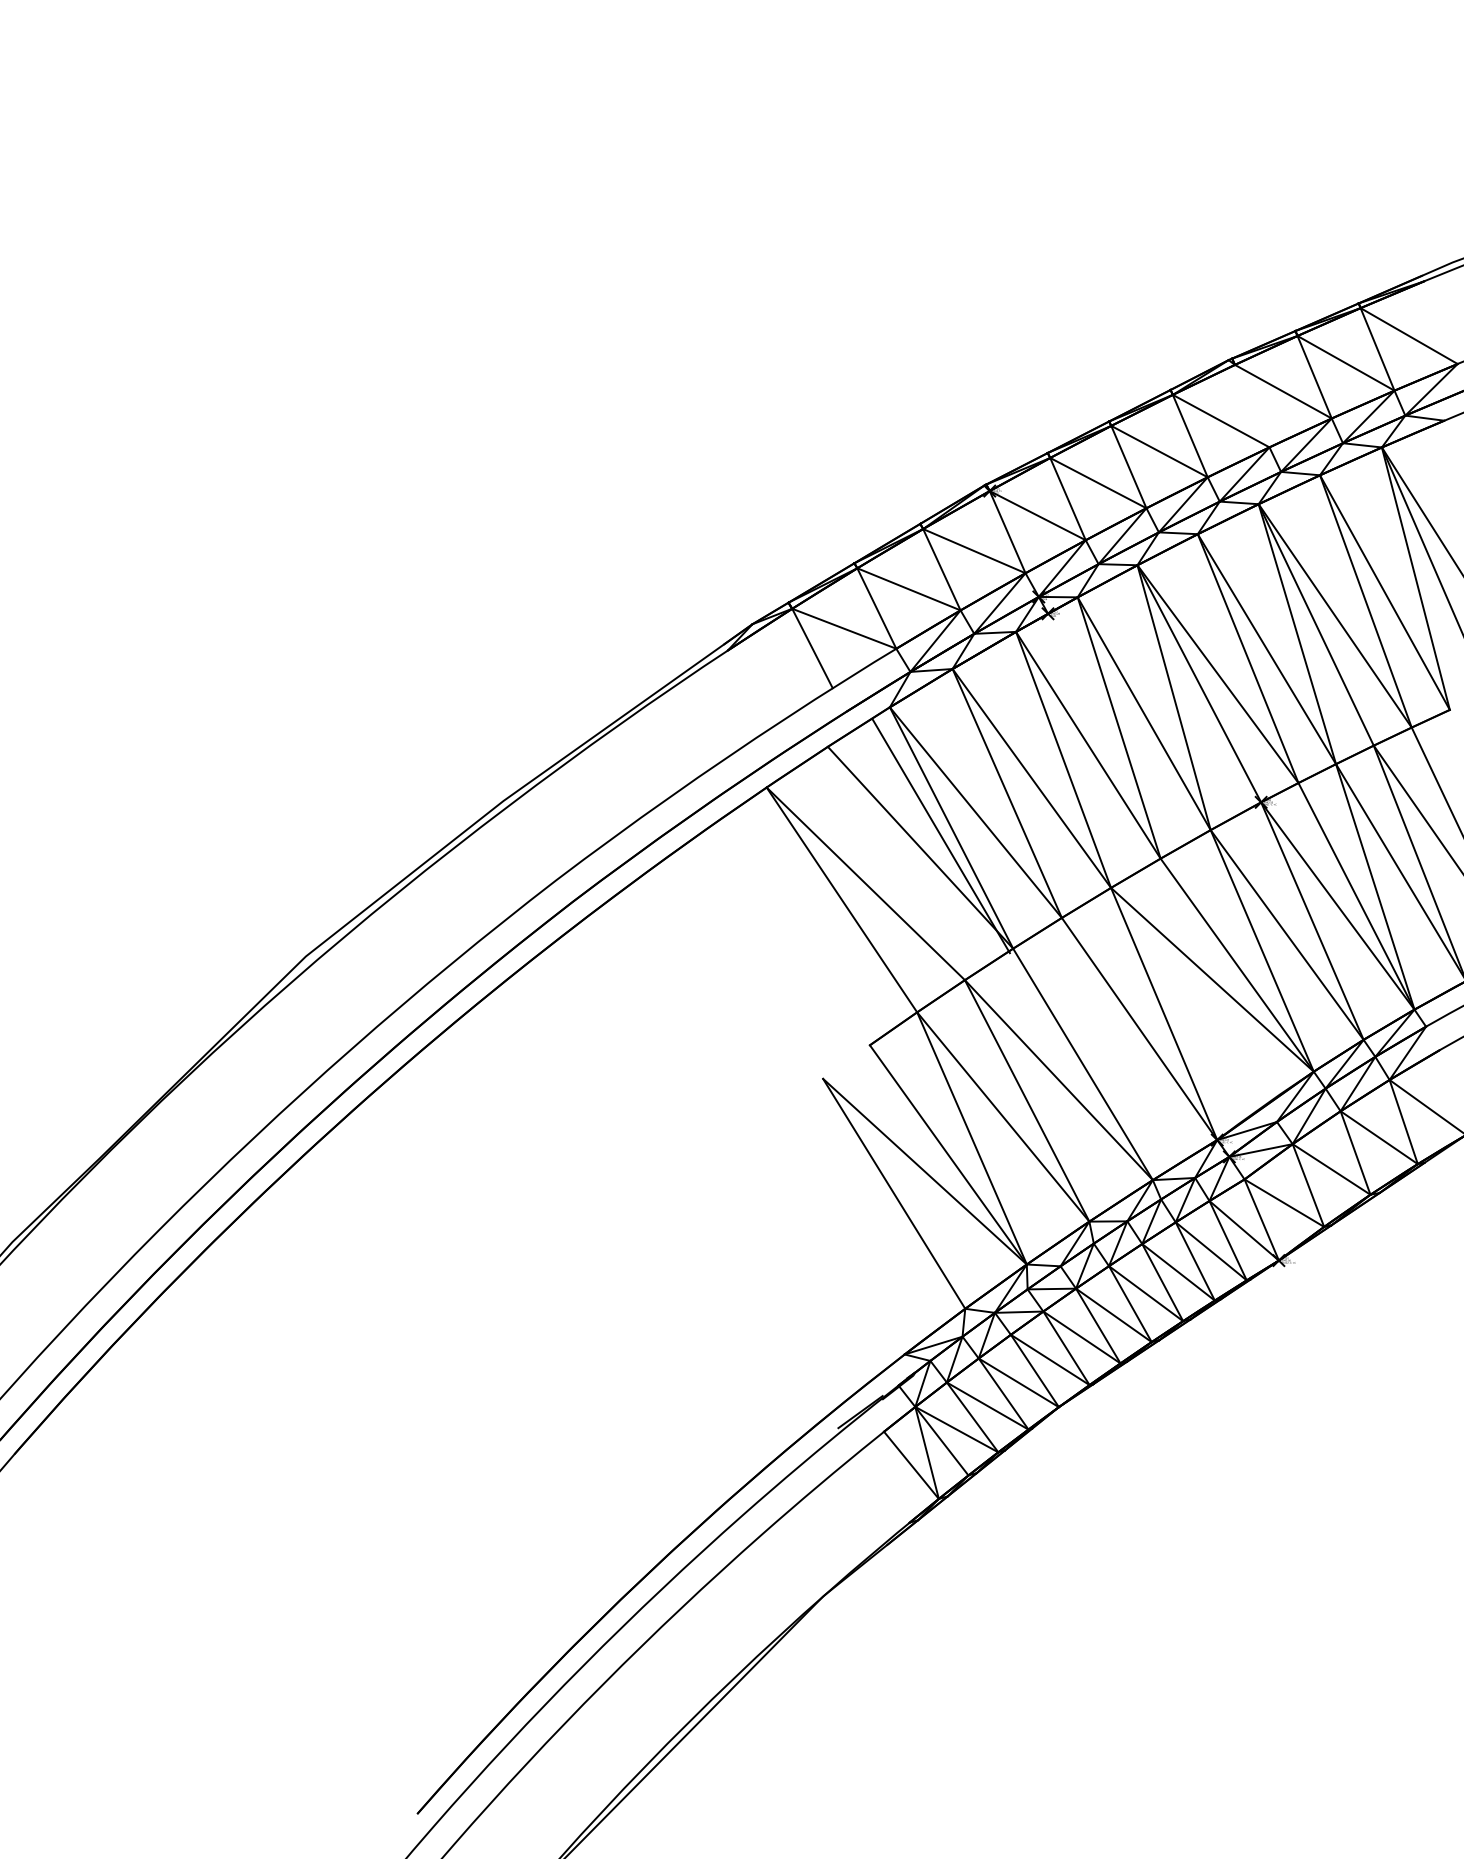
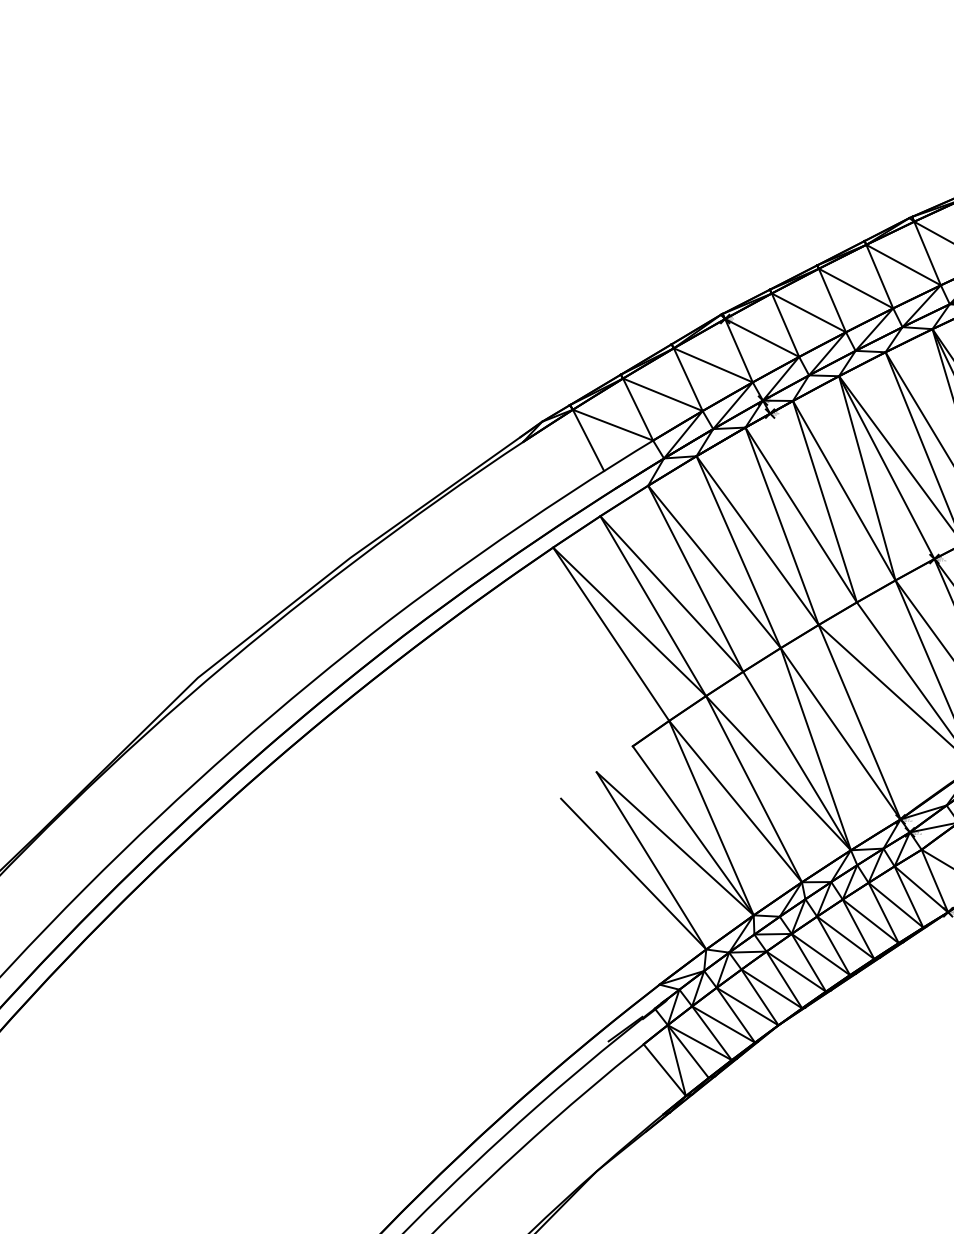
line: (1251, 405) -> (926, 253), added
line: (940, 836) -> (652, 606), moved
line: (1106, 1048) -> (815, 748), added
line: (870, 1210) -> (633, 873), added

